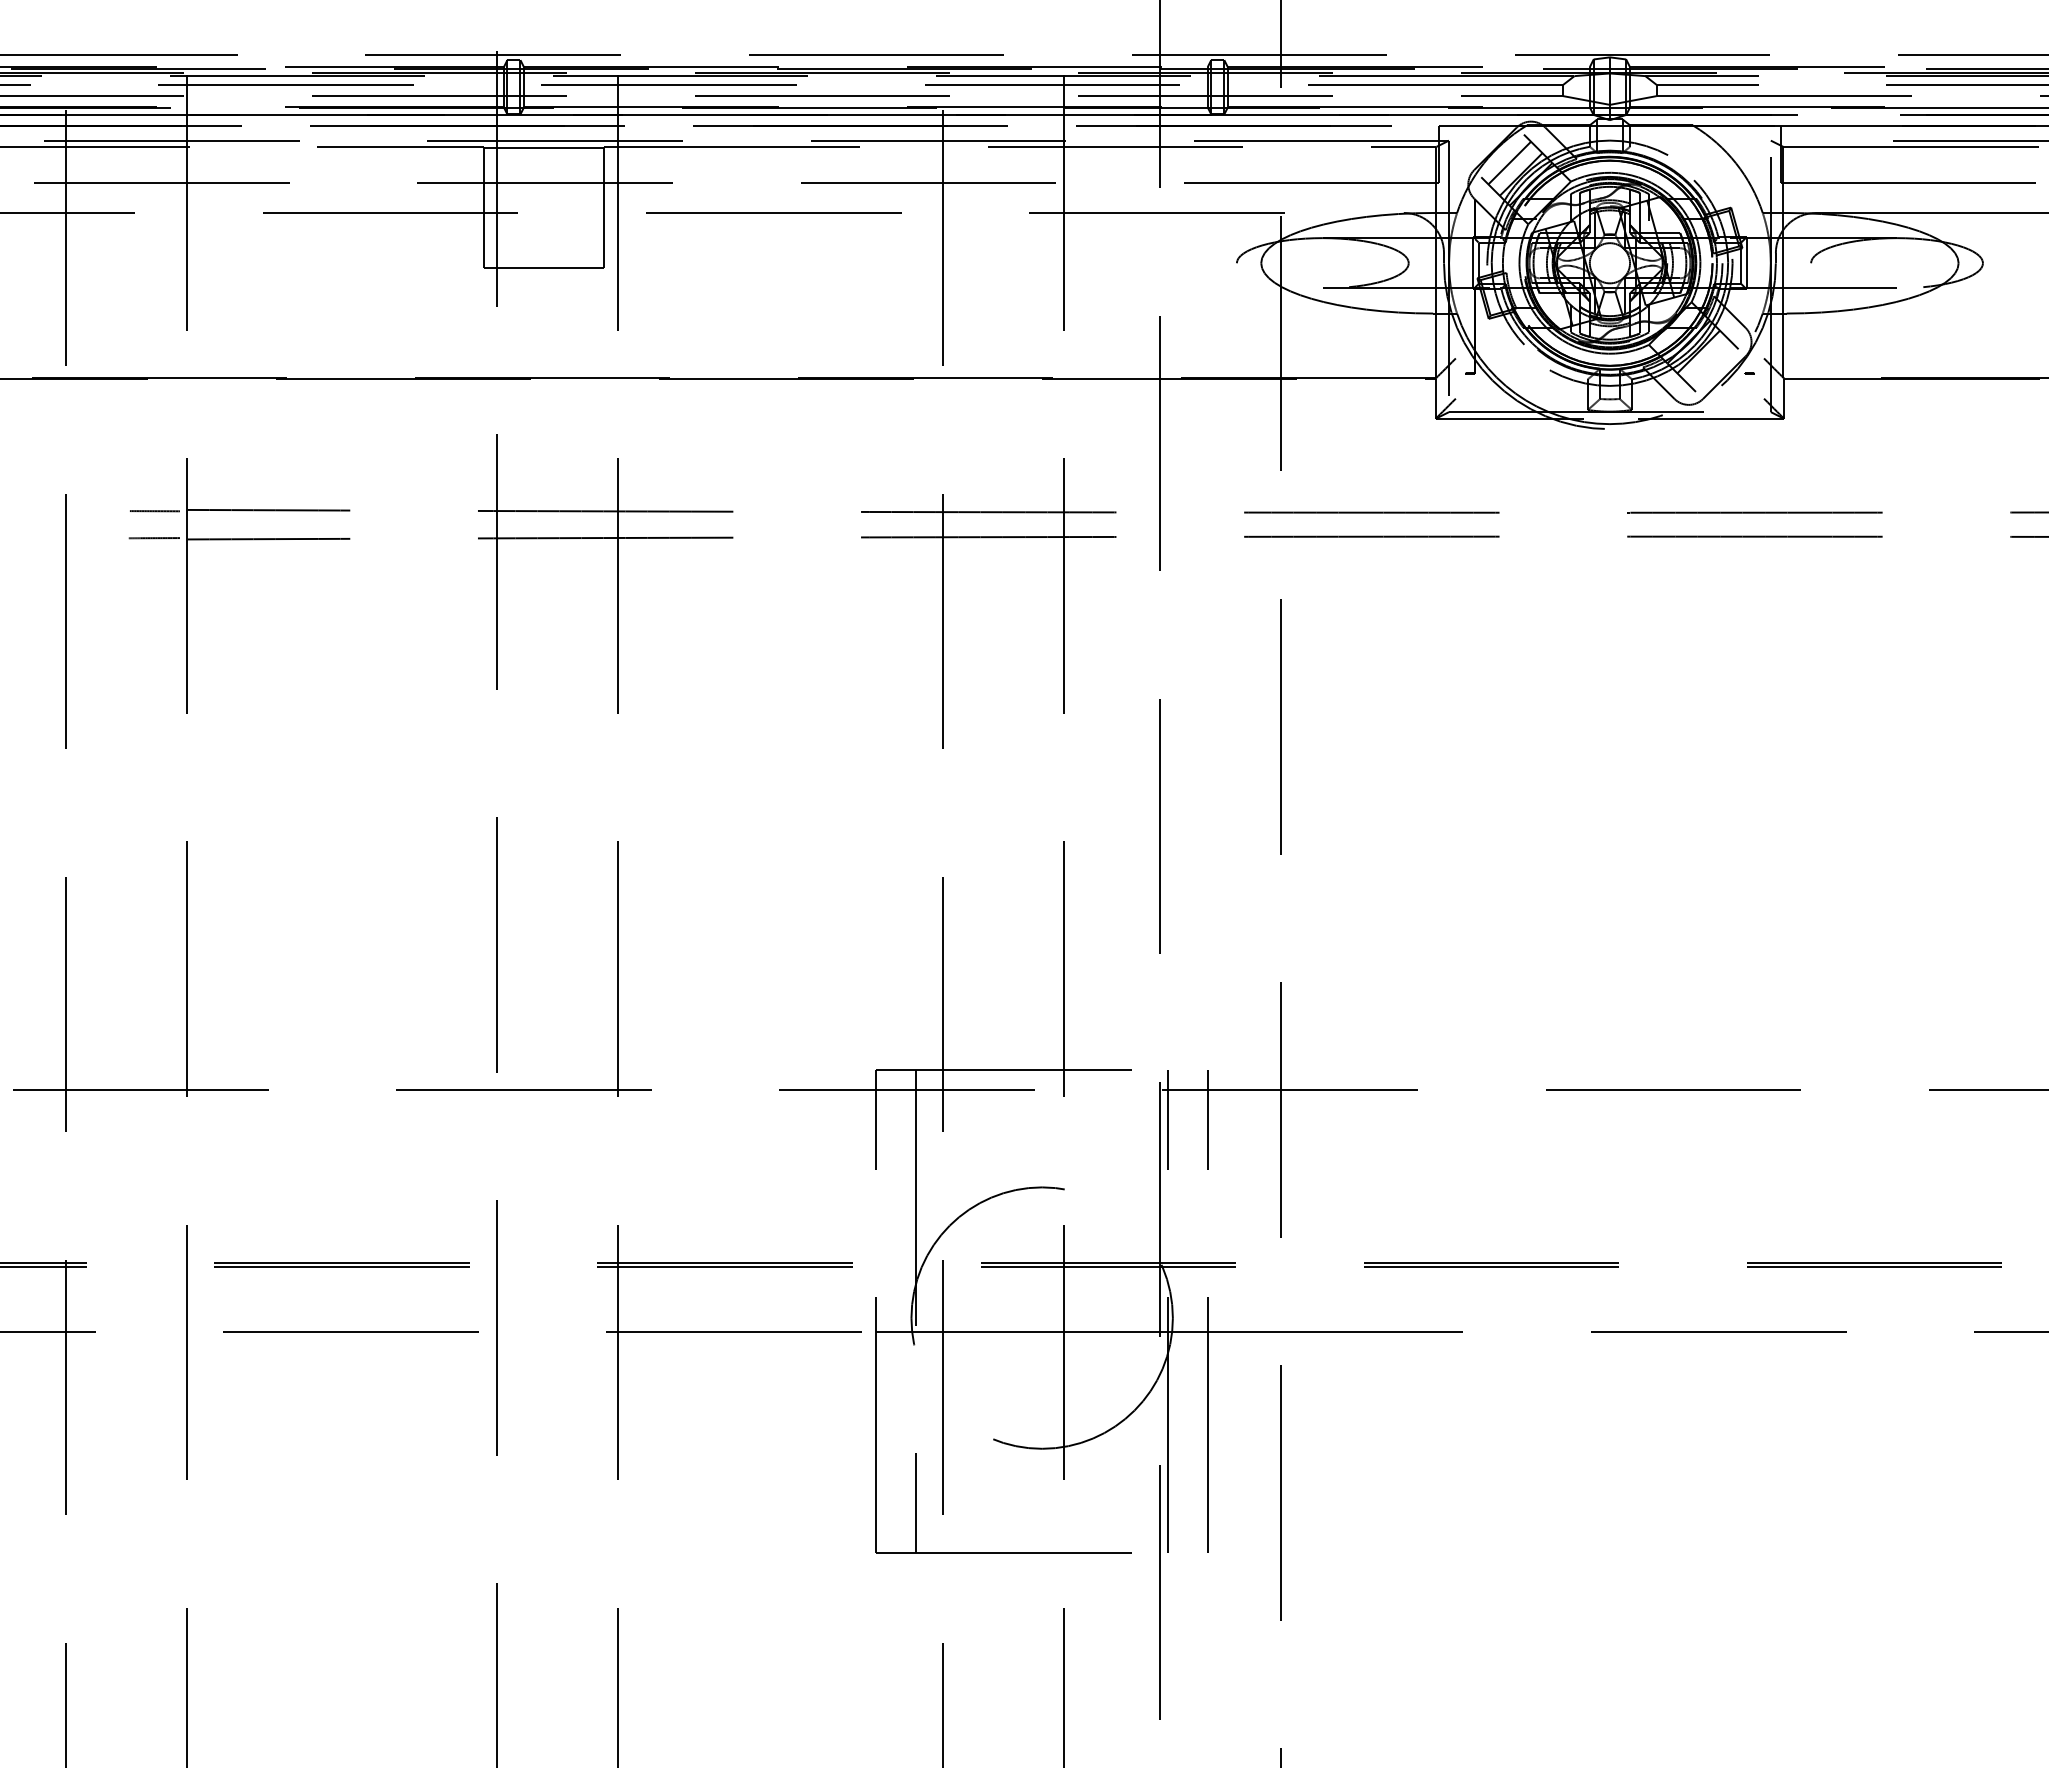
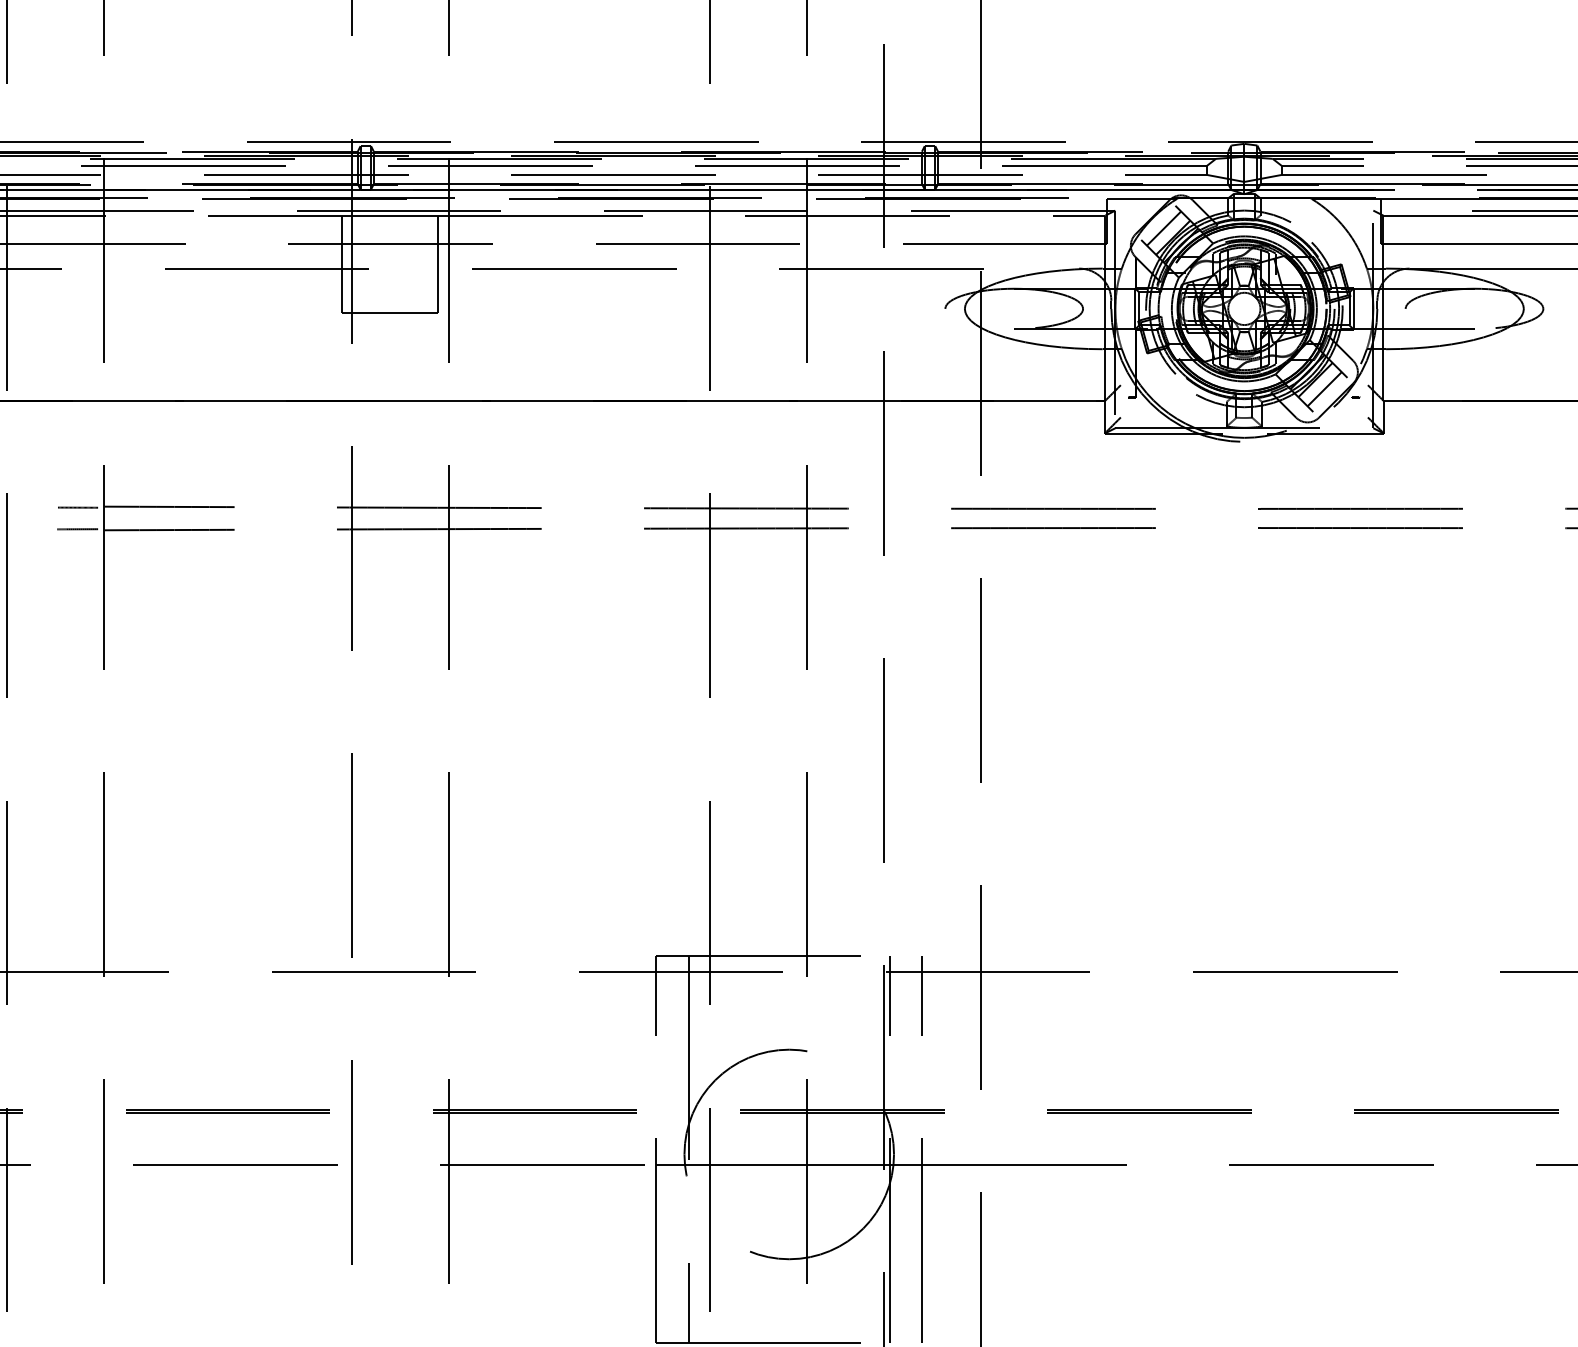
line: (1709, 363) -> (1324, 389), added

